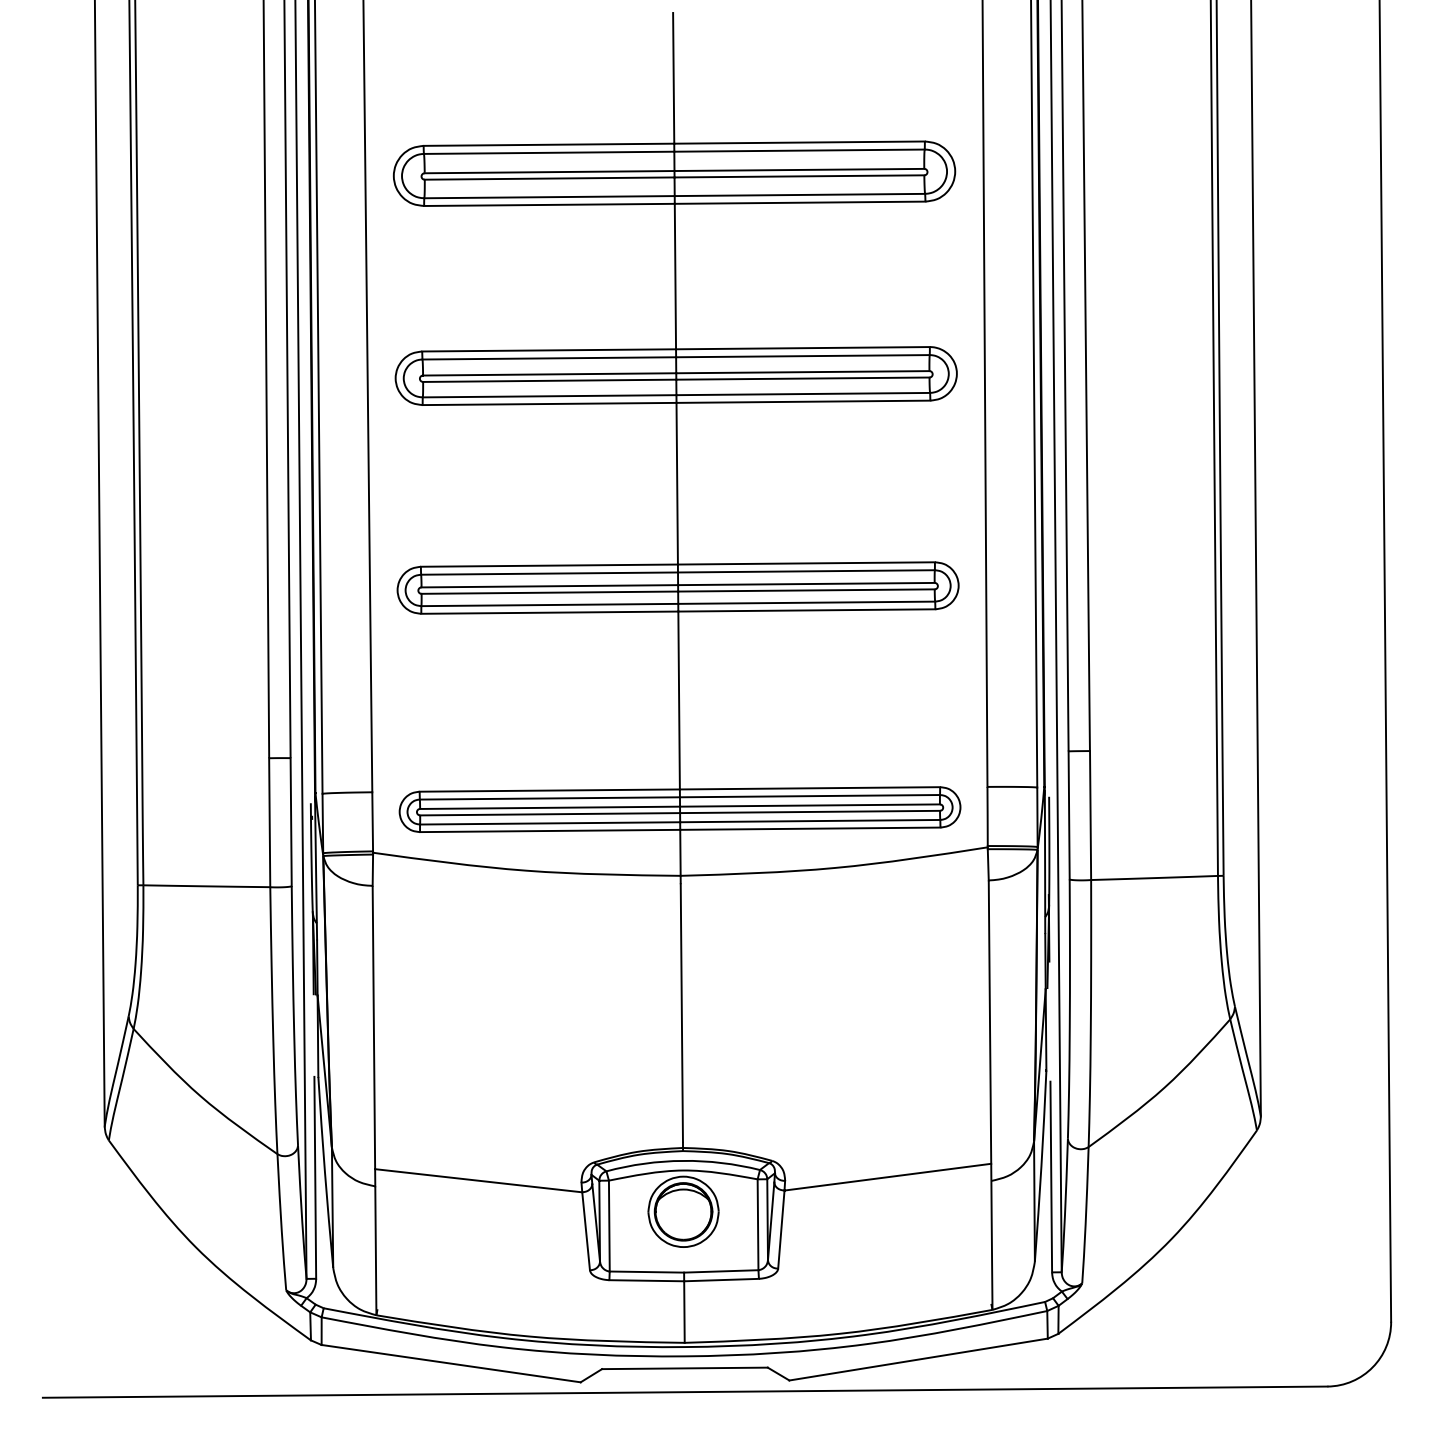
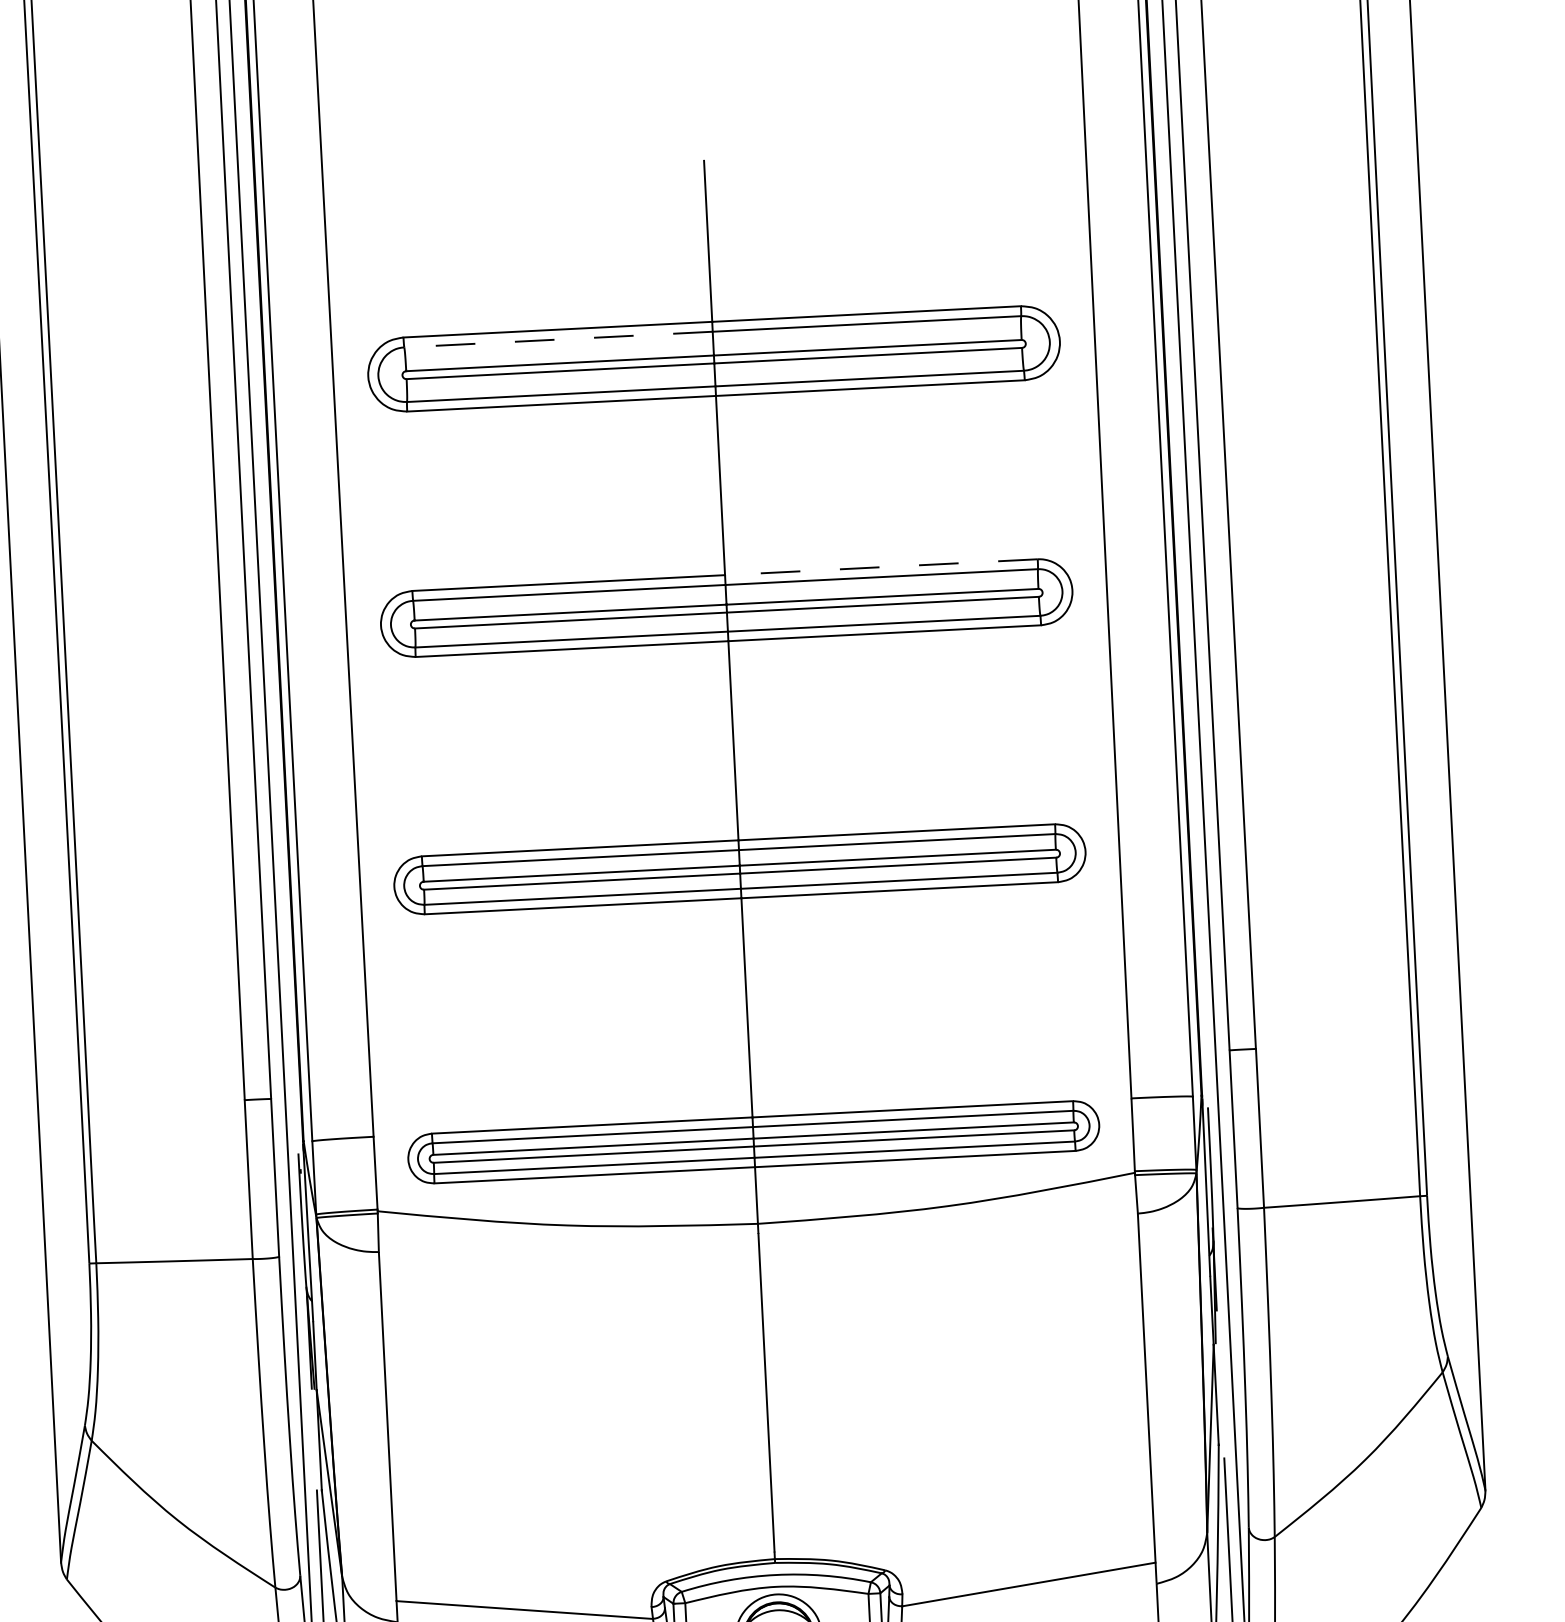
line: (548, 152) -> (557, 339), solid -> dashed
line: (802, 348) -> (880, 567), solid -> dashed

